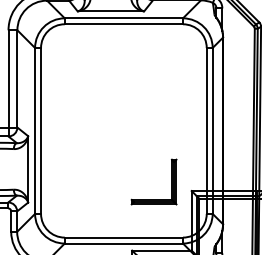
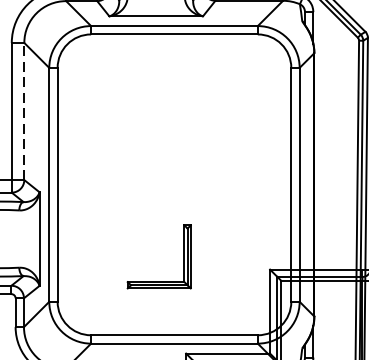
line: (17, 78) -> (24, 110), solid -> dashed
part: (171, 181) -> (183, 256), moved

